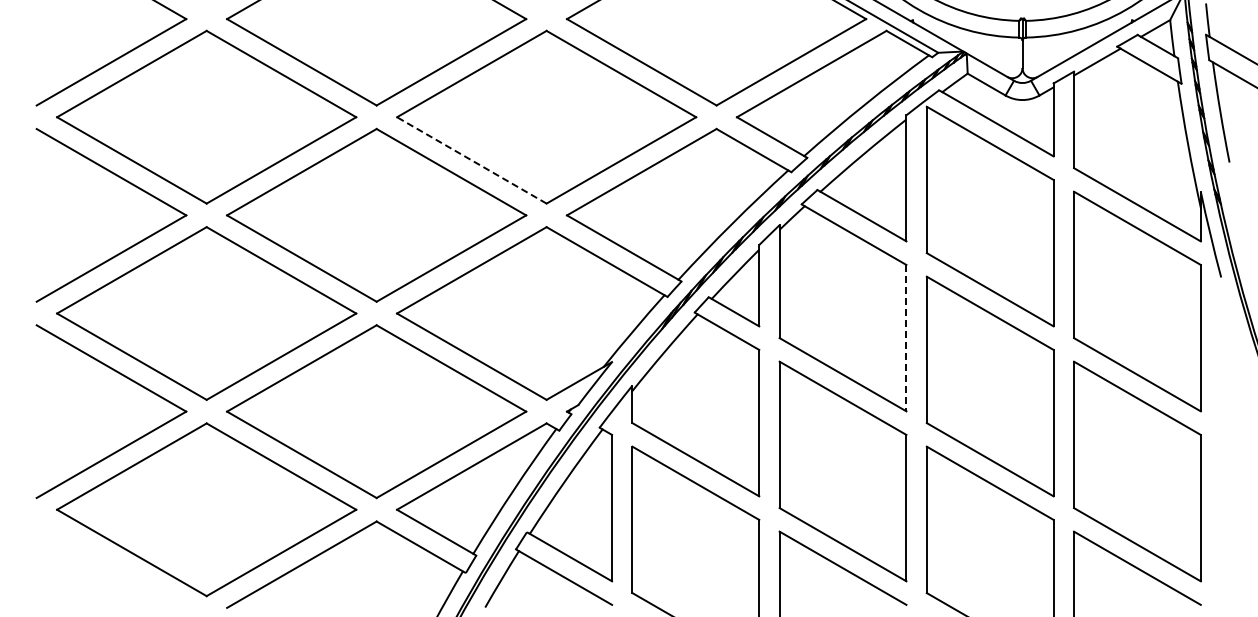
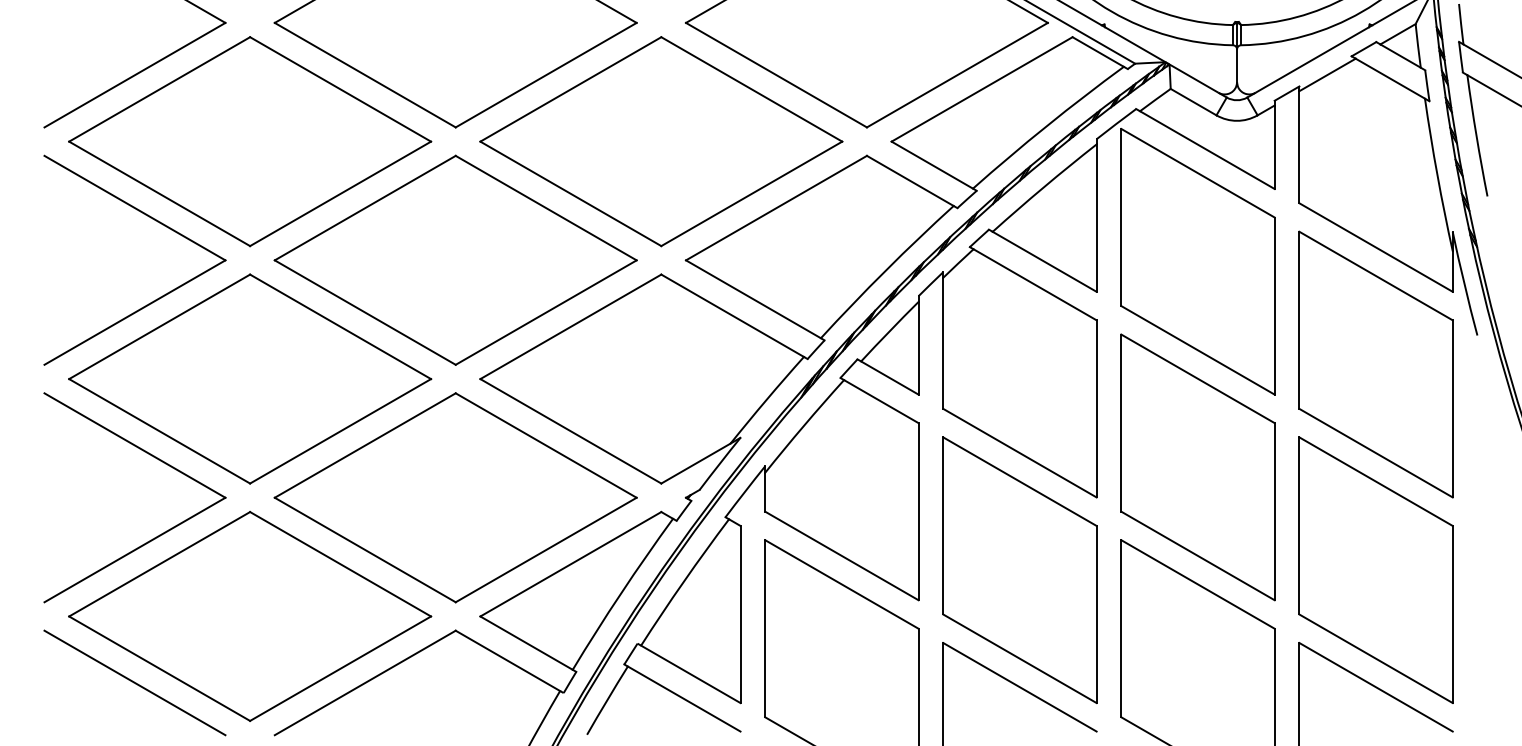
line: (471, 160) -> (570, 193), dashed -> solid
line: (906, 338) -> (1096, 409), dashed -> solid
line: (111, 564) -> (134, 682), added

